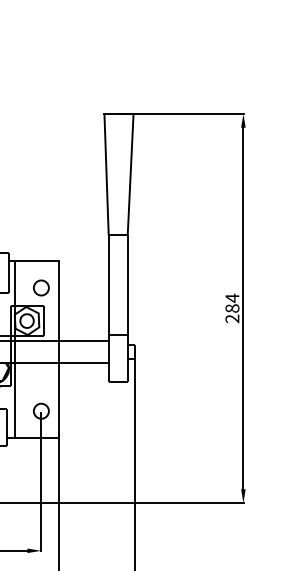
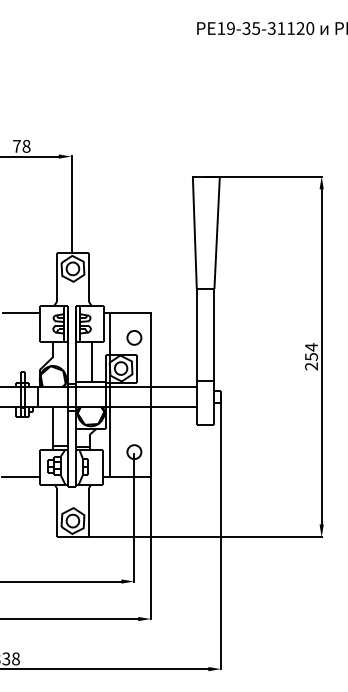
text: (232, 308) -> (311, 356), 284 -> 254

